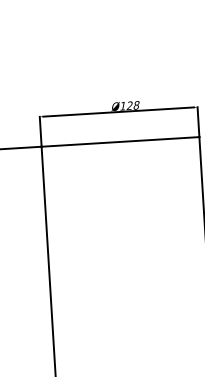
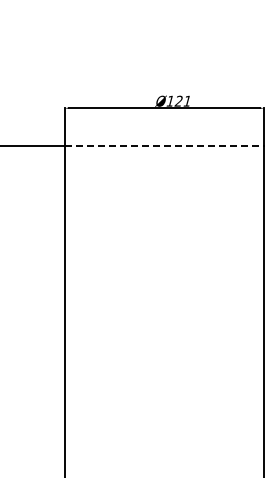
text: (136, 104) -> (187, 100), Ø128 -> Ø121
line: (120, 142) -> (164, 146), solid -> dashed

